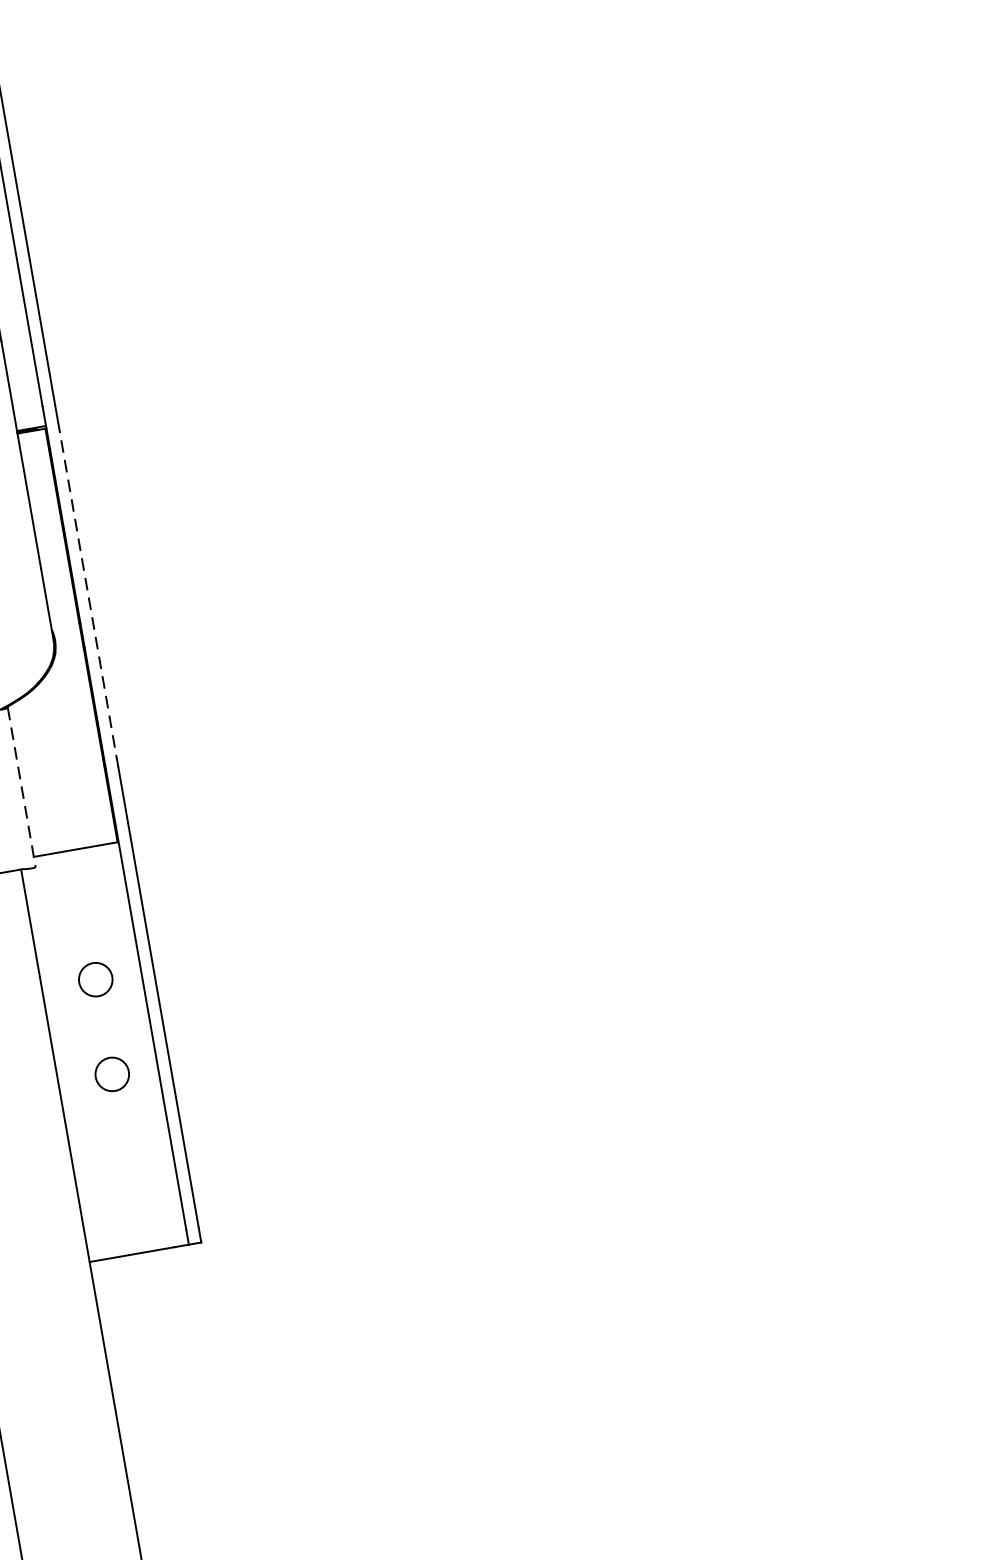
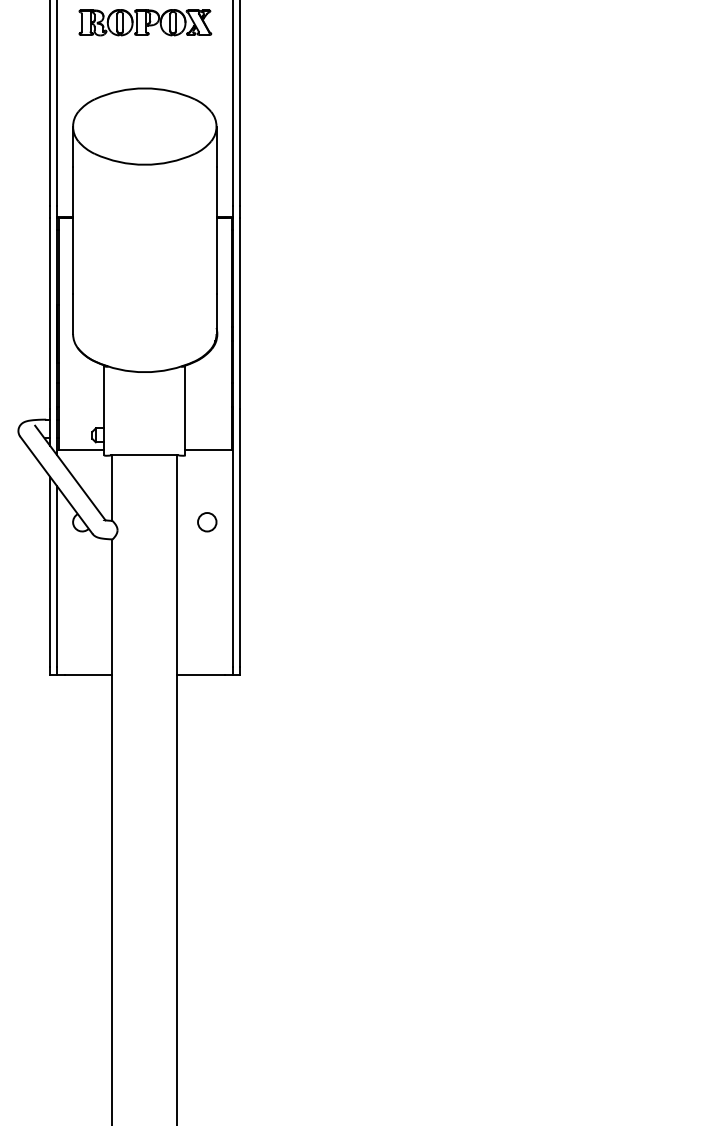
line: (88, 596) -> (239, 313), dashed -> solid
line: (21, 786) -> (185, 410), dashed -> solid
circle: (112, 1074) -> (207, 575), removed

